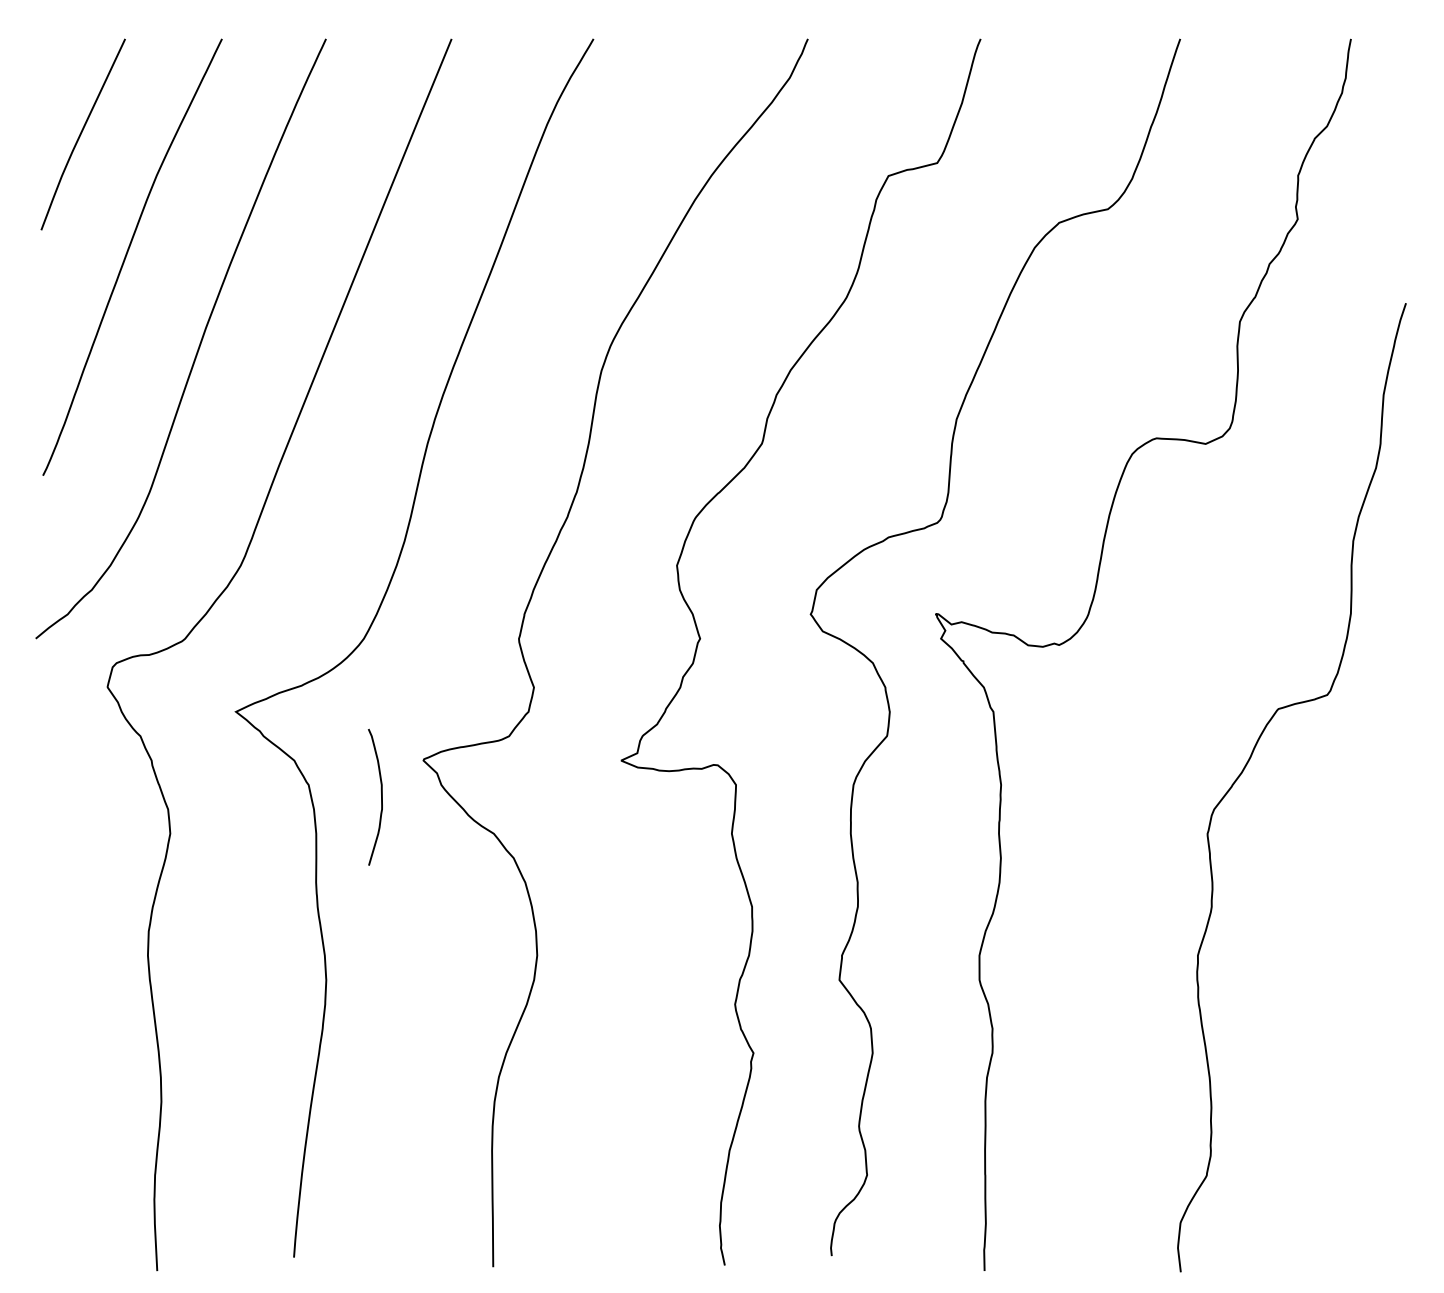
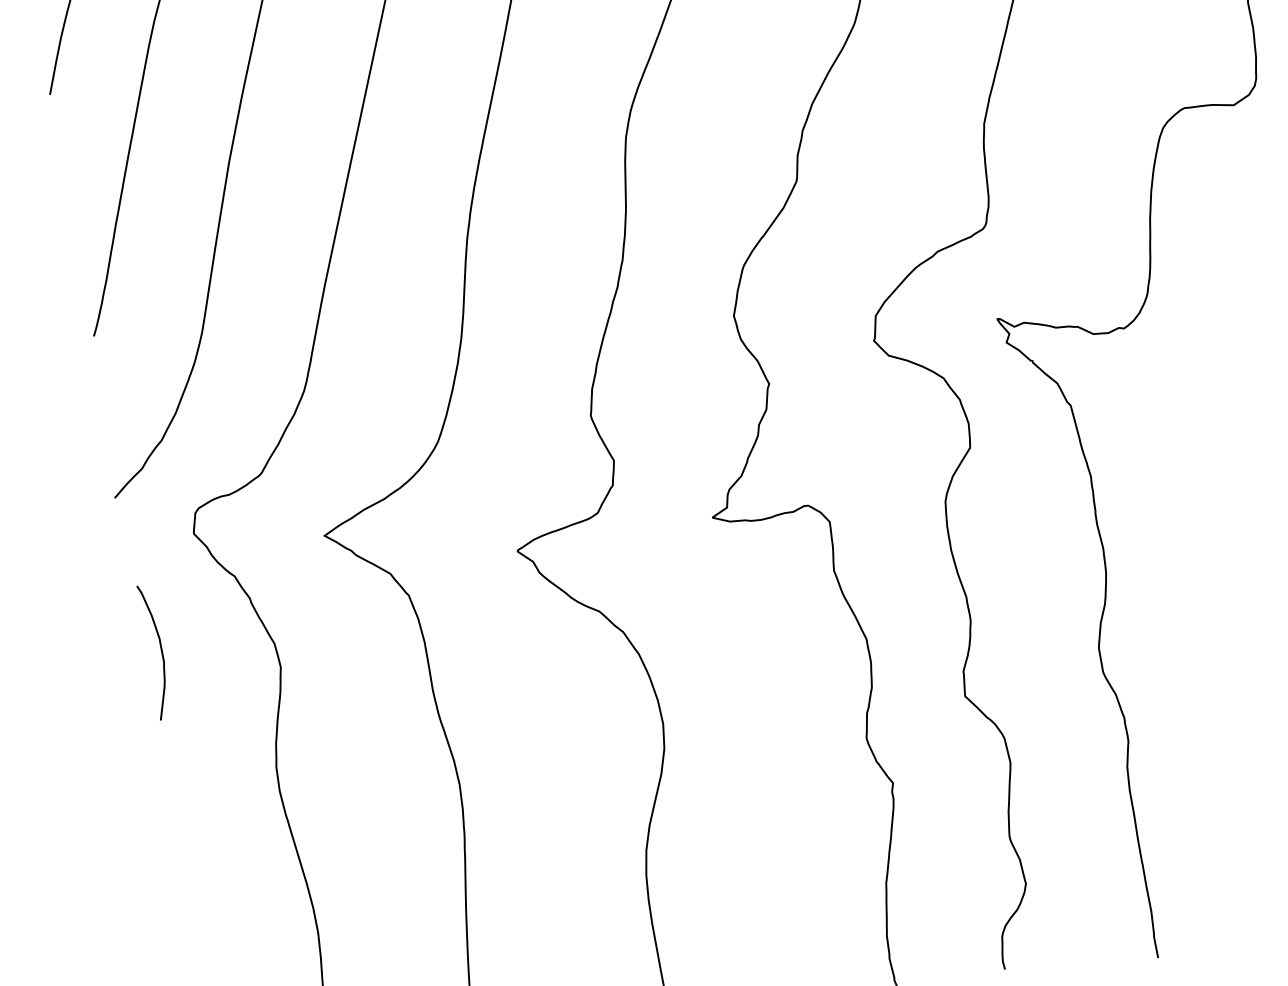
curve: (381, 796) -> (161, 650), moved

